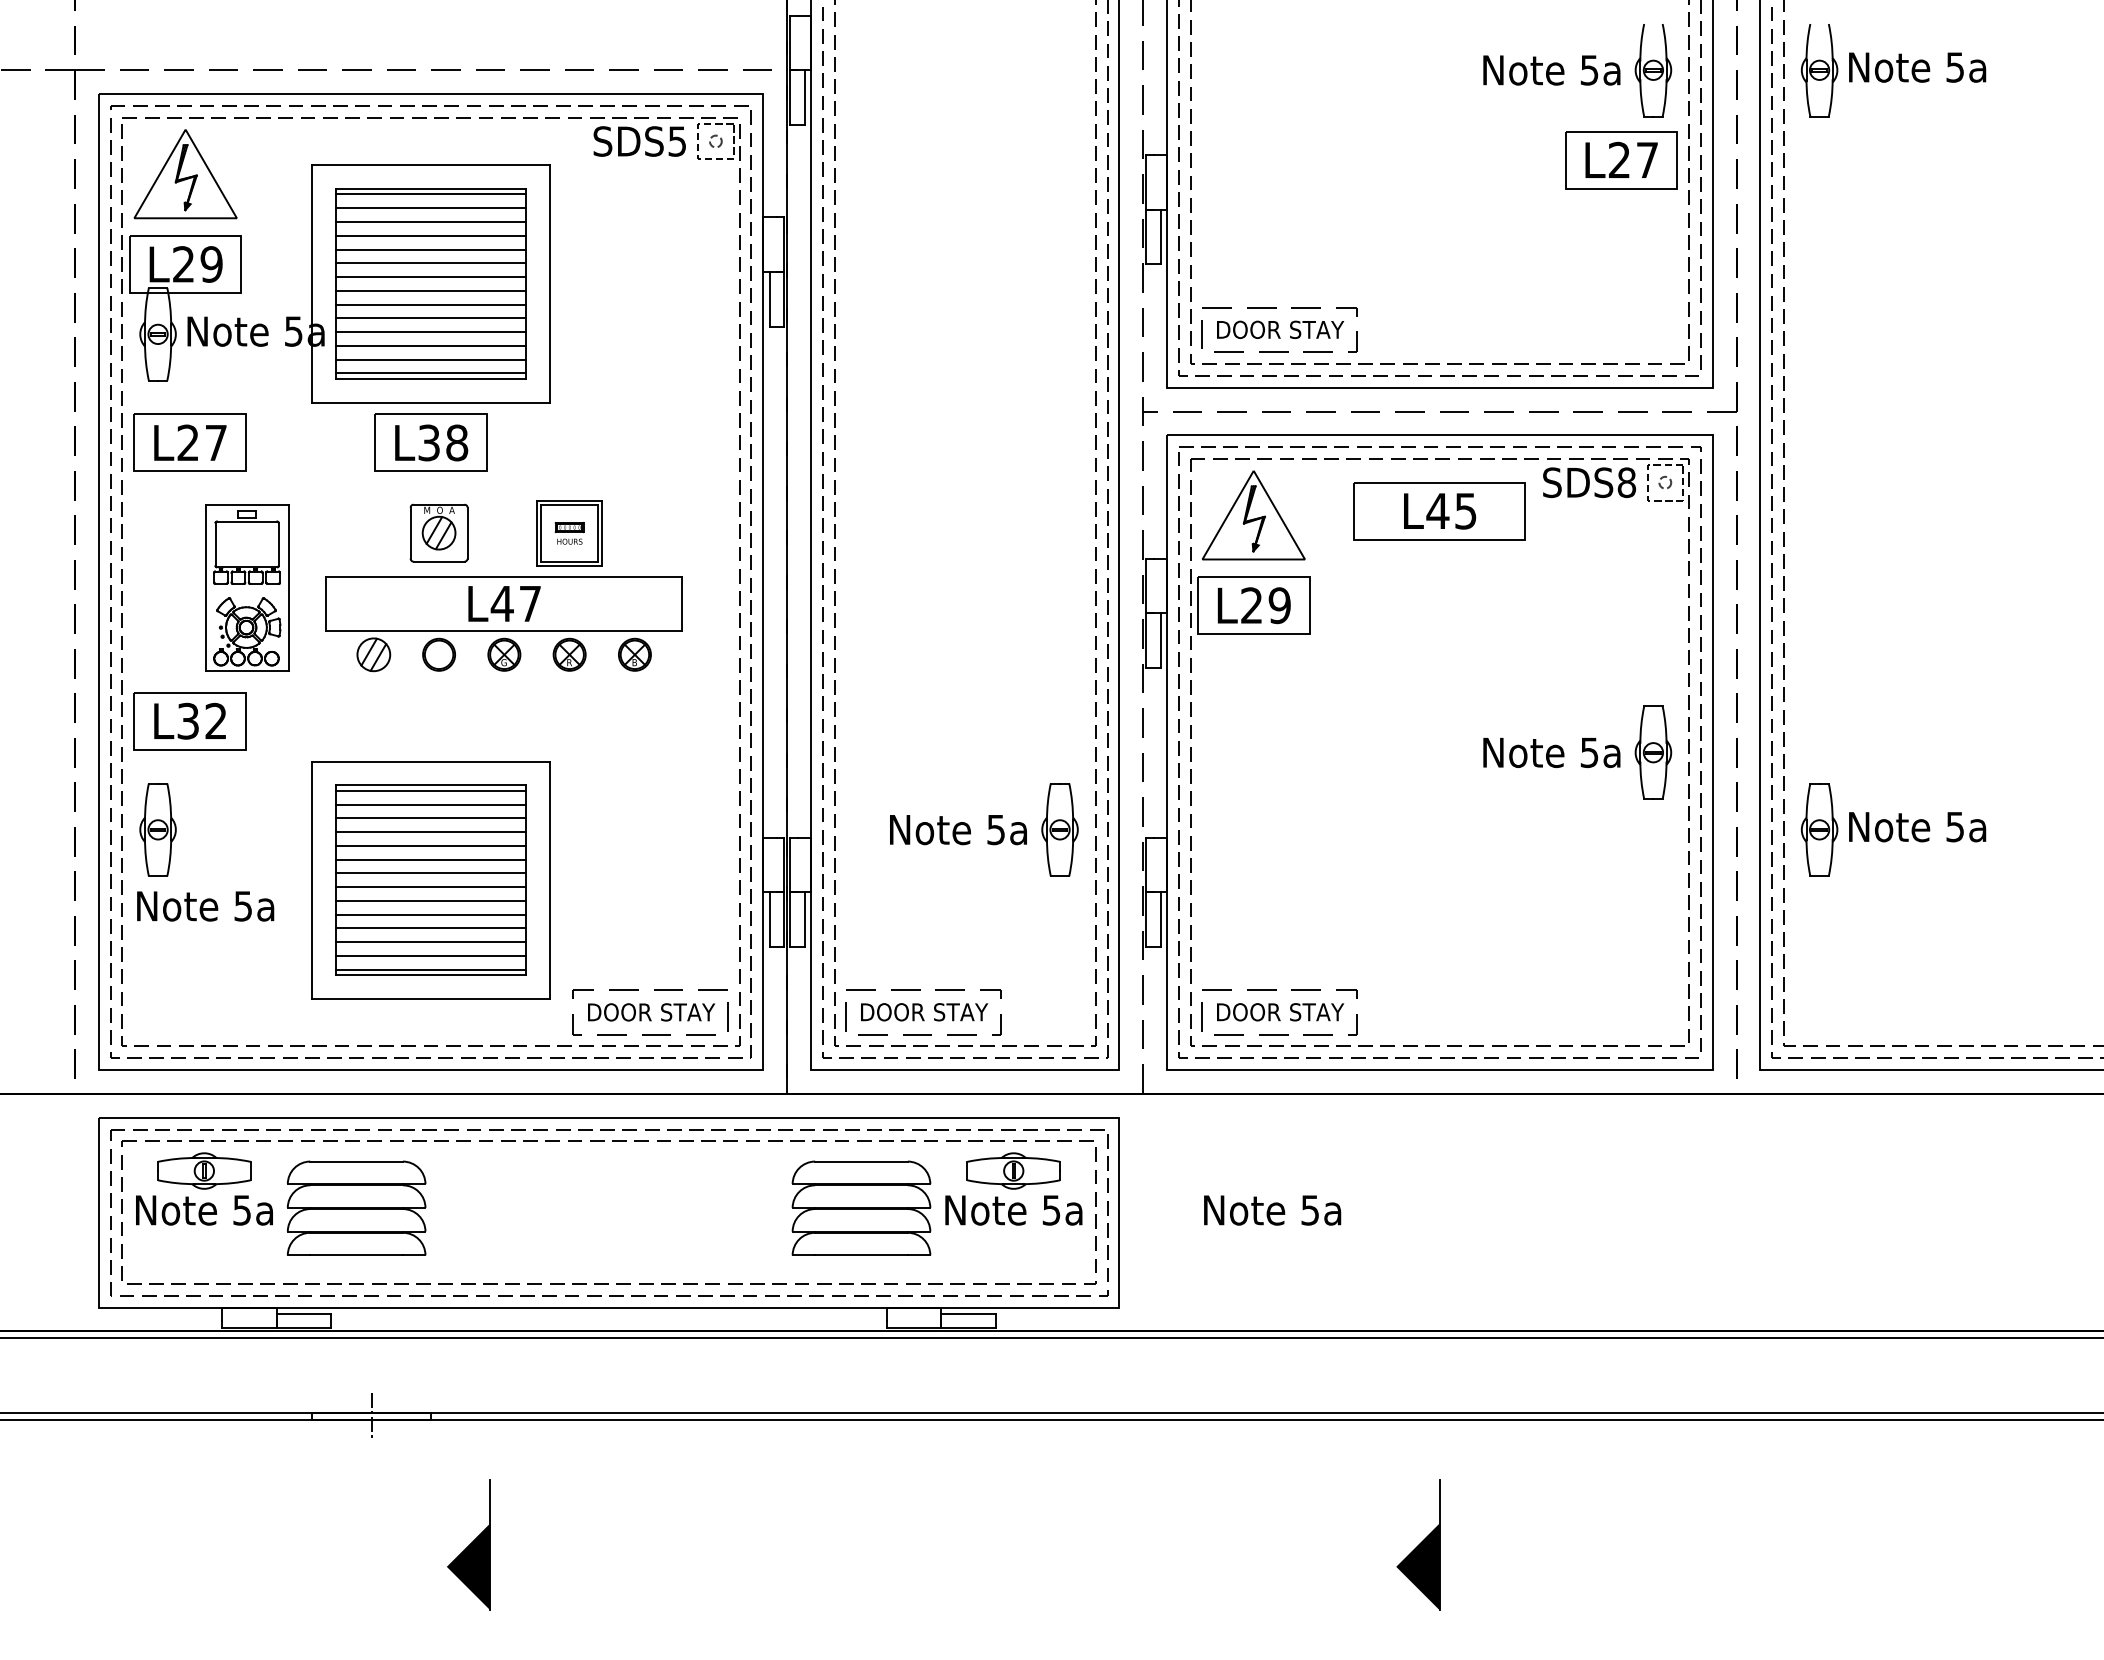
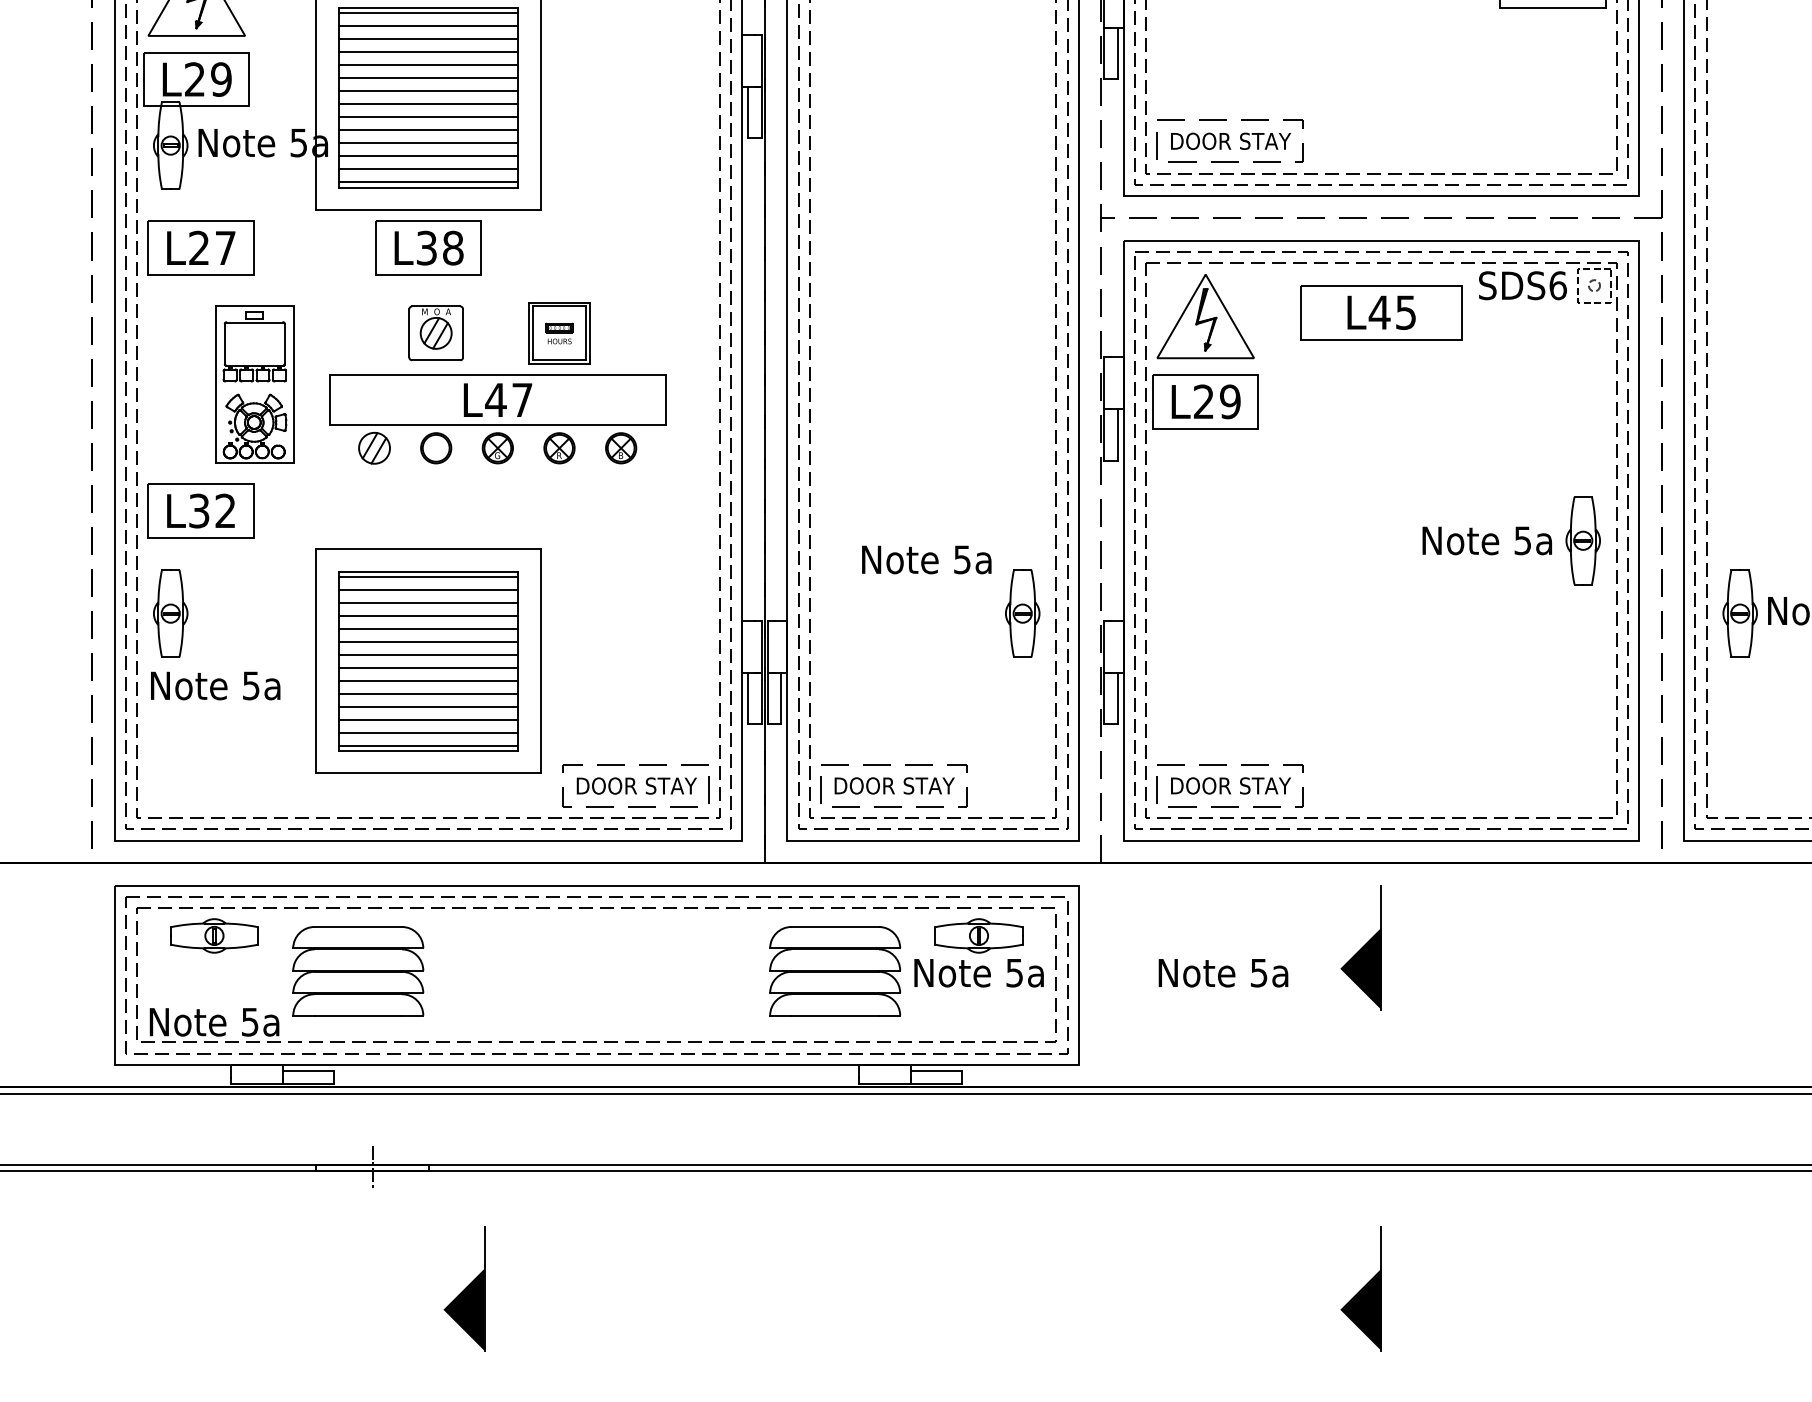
text: (1626, 482) -> (1557, 285), SDS8 -> SDS6
text: (958, 830) -> (926, 560), moved
part: (1418, 1183) -> (1361, 947), added
text: (204, 1210) -> (214, 1022), moved

